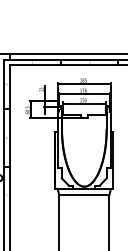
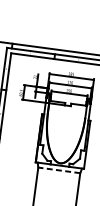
line: (83, 195) -> (58, 170), solid -> dashed

